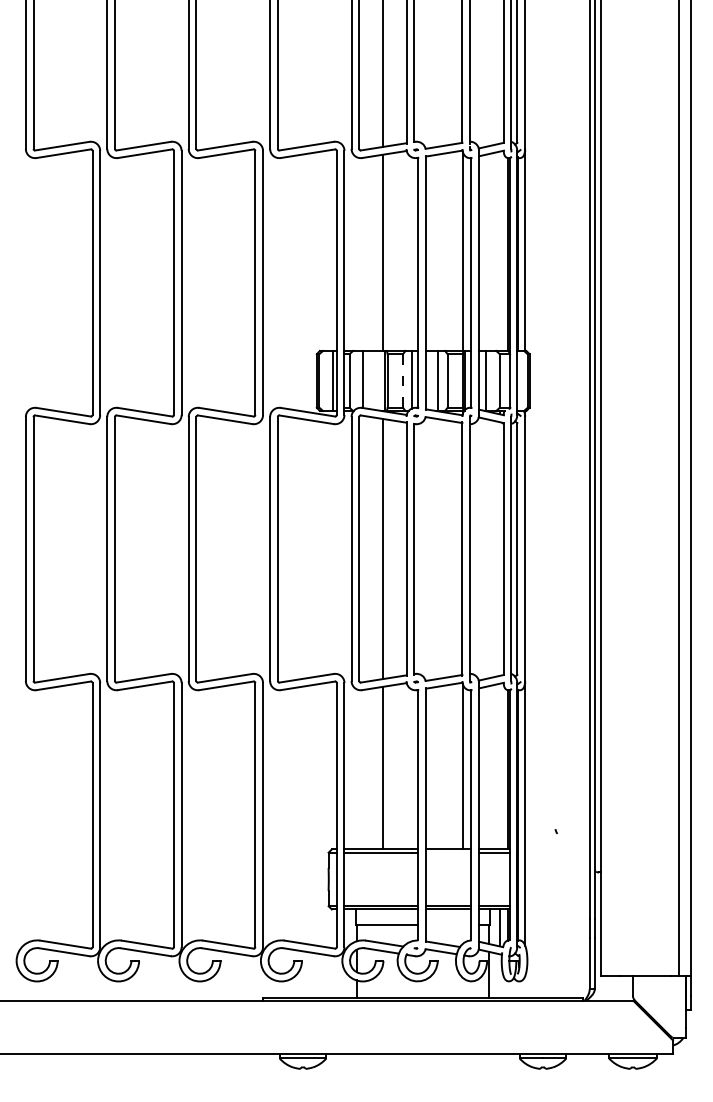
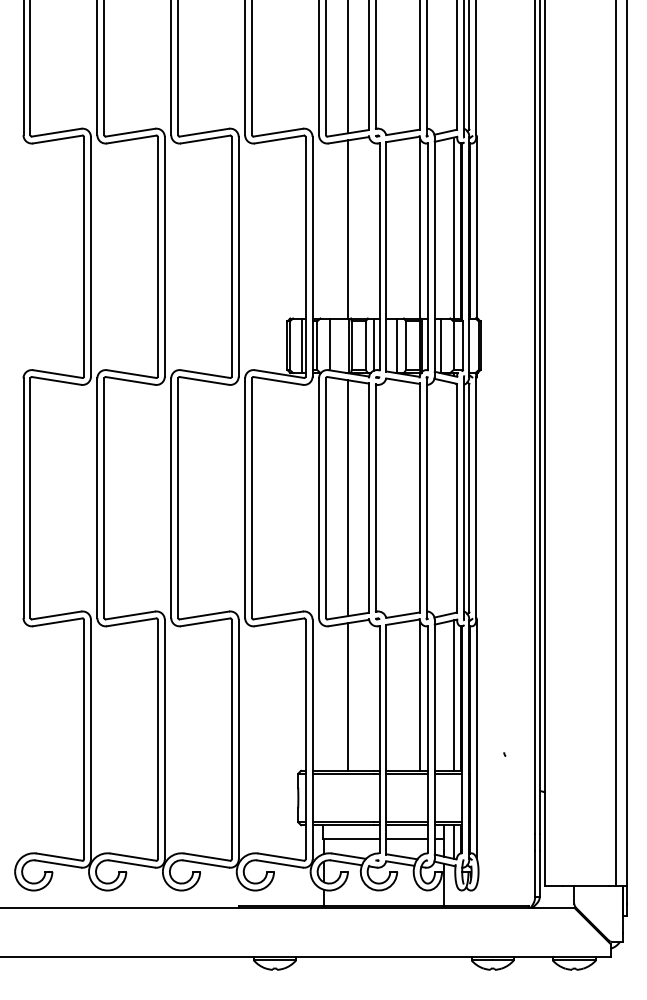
line: (500, 250) -> (454, 227), added
line: (403, 380) -> (366, 345), dashed -> solid
line: (500, 766) -> (454, 695), added
line: (448, 852) -> (406, 773), added
line: (448, 924) -> (406, 838), added

